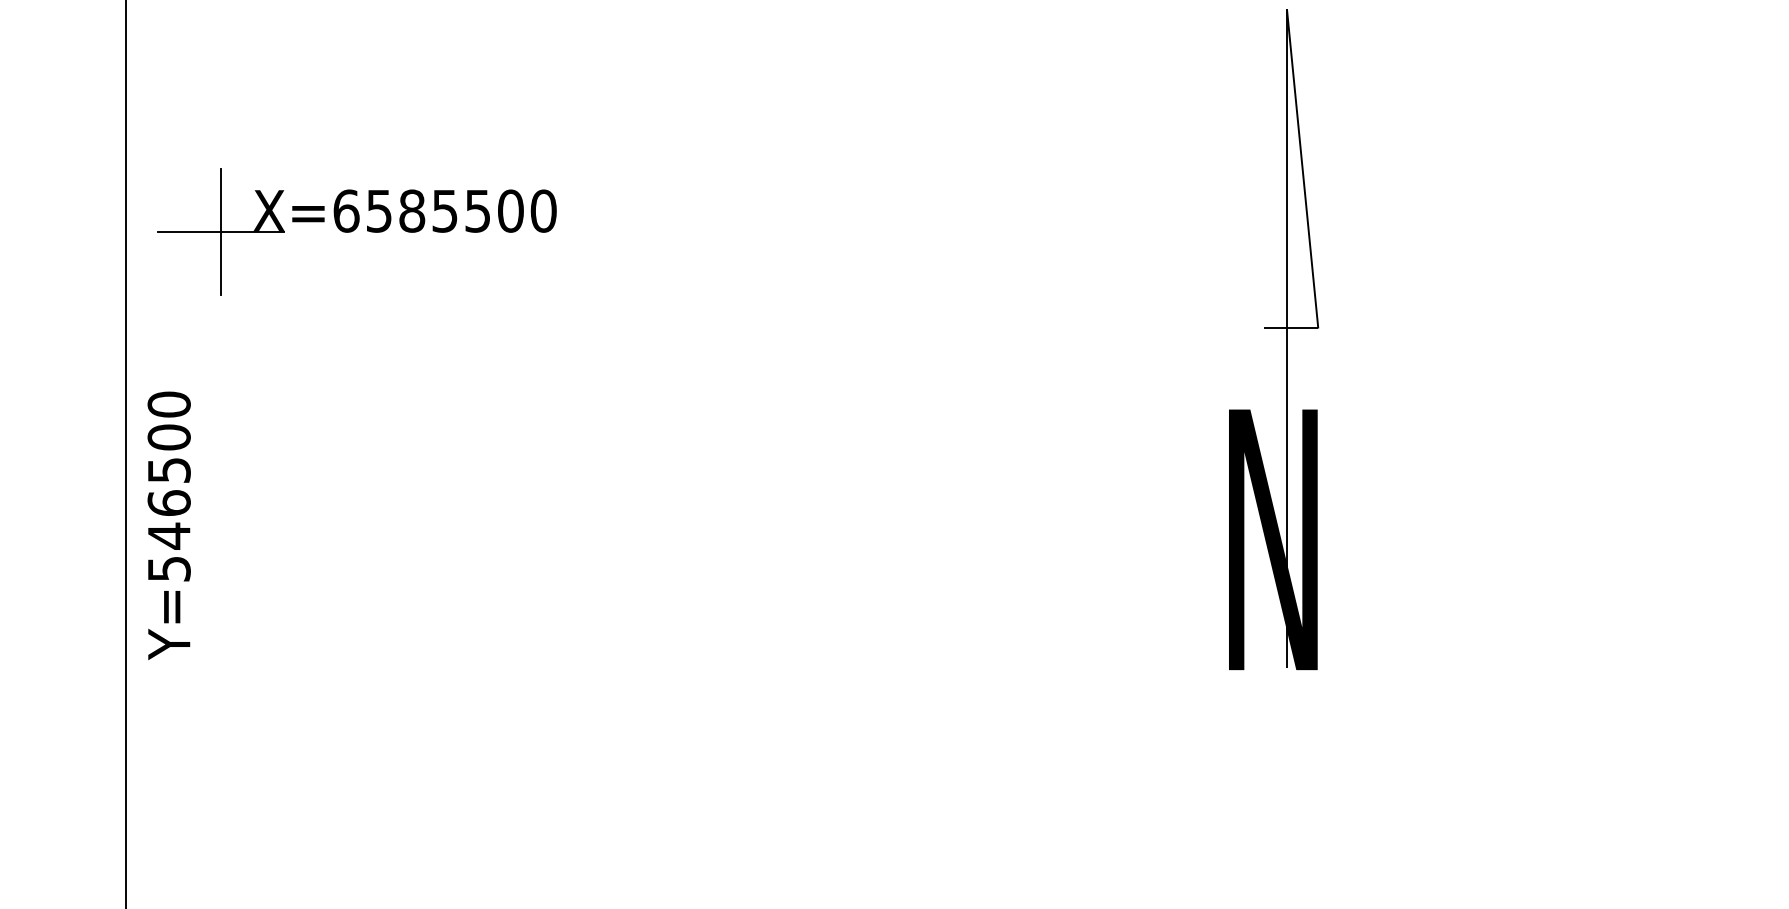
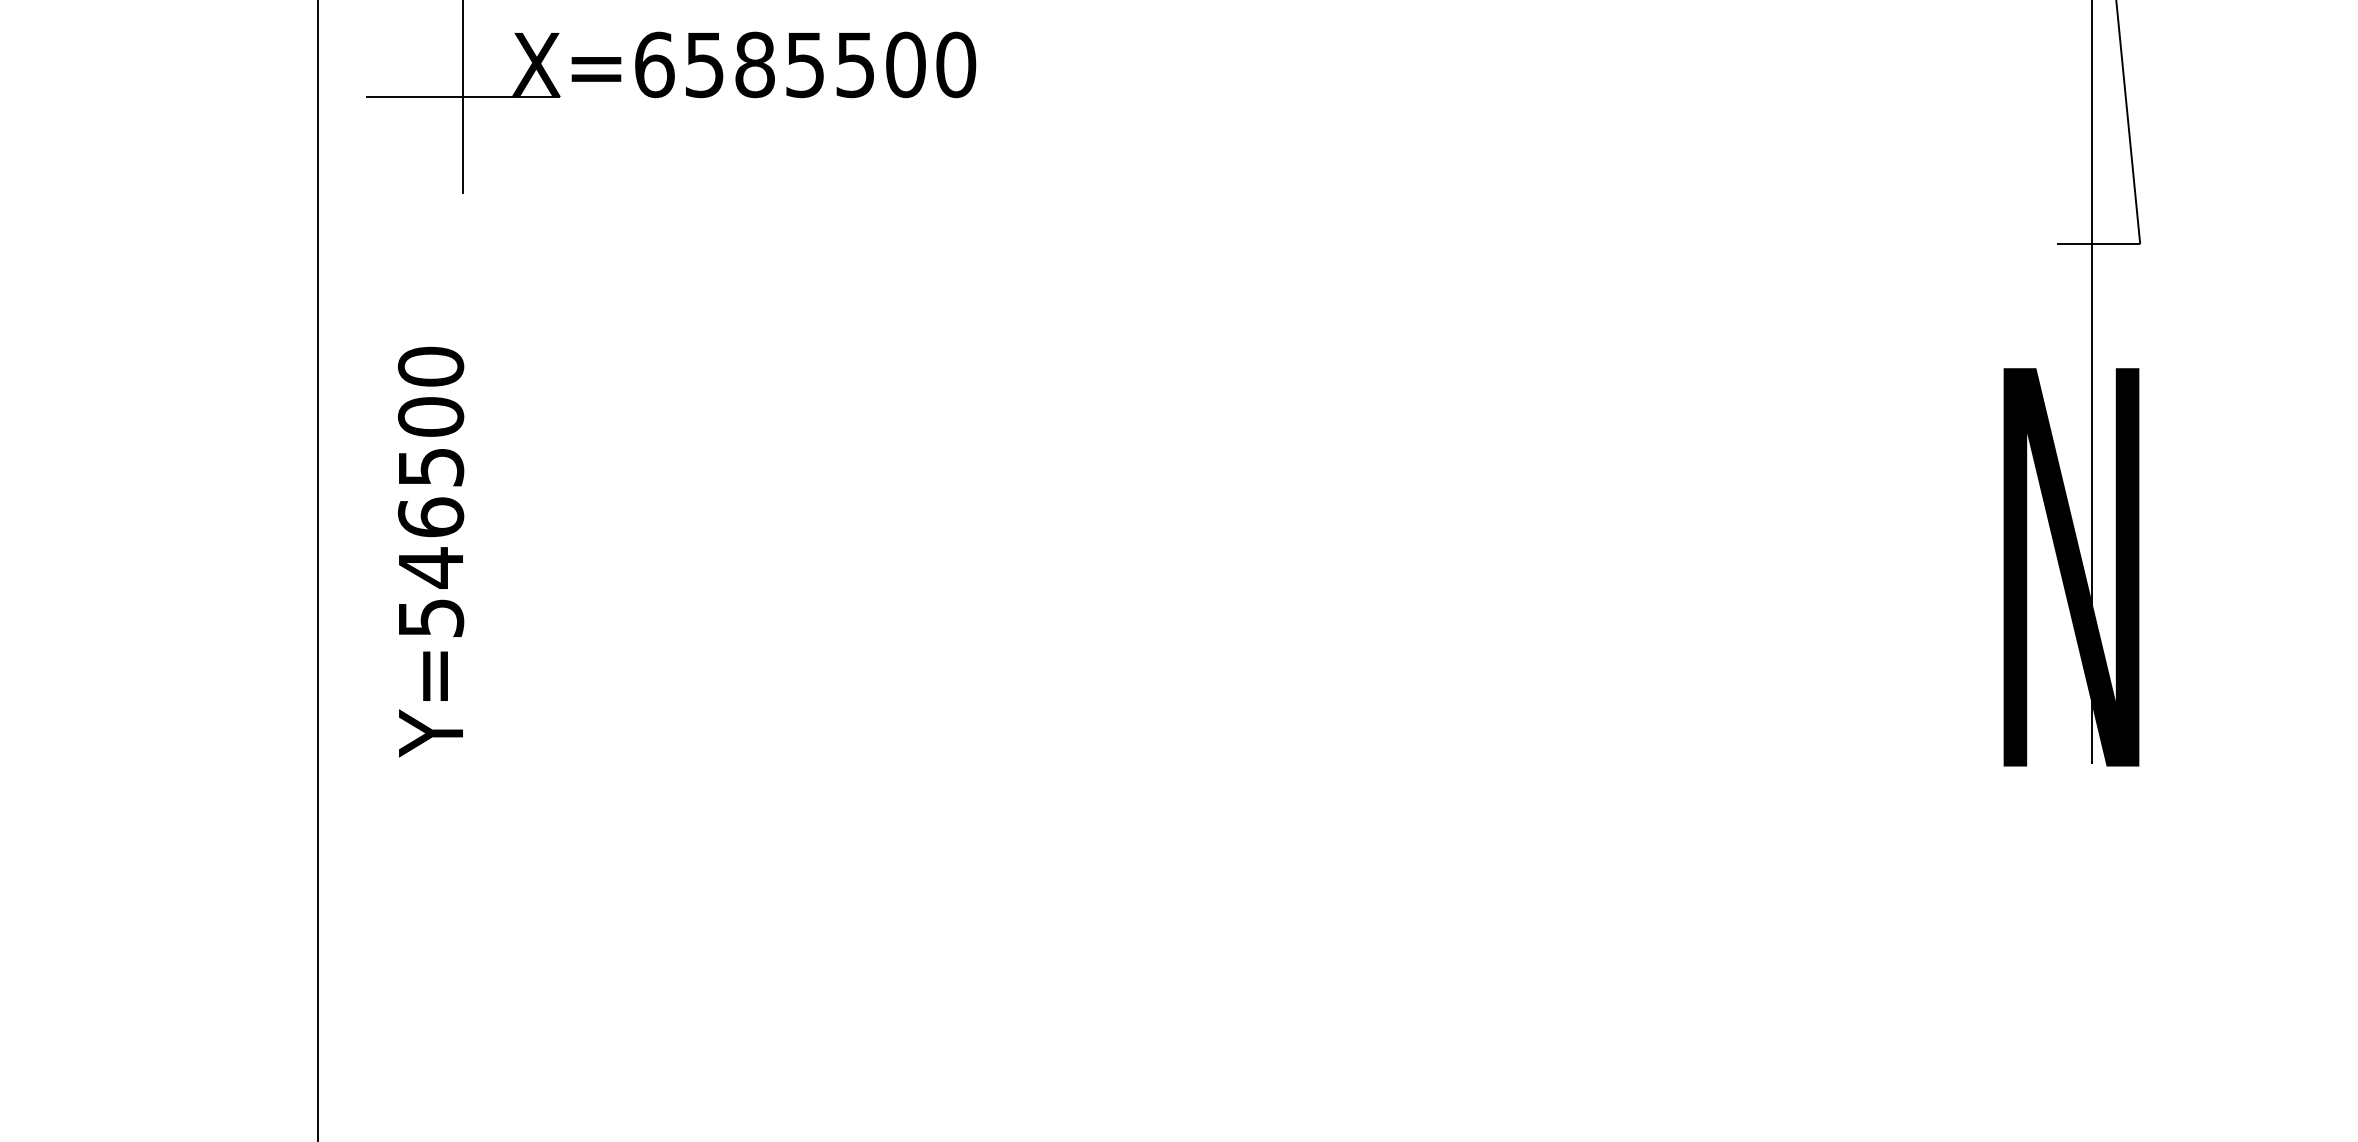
text: (168, 525) -> (429, 551), moved

